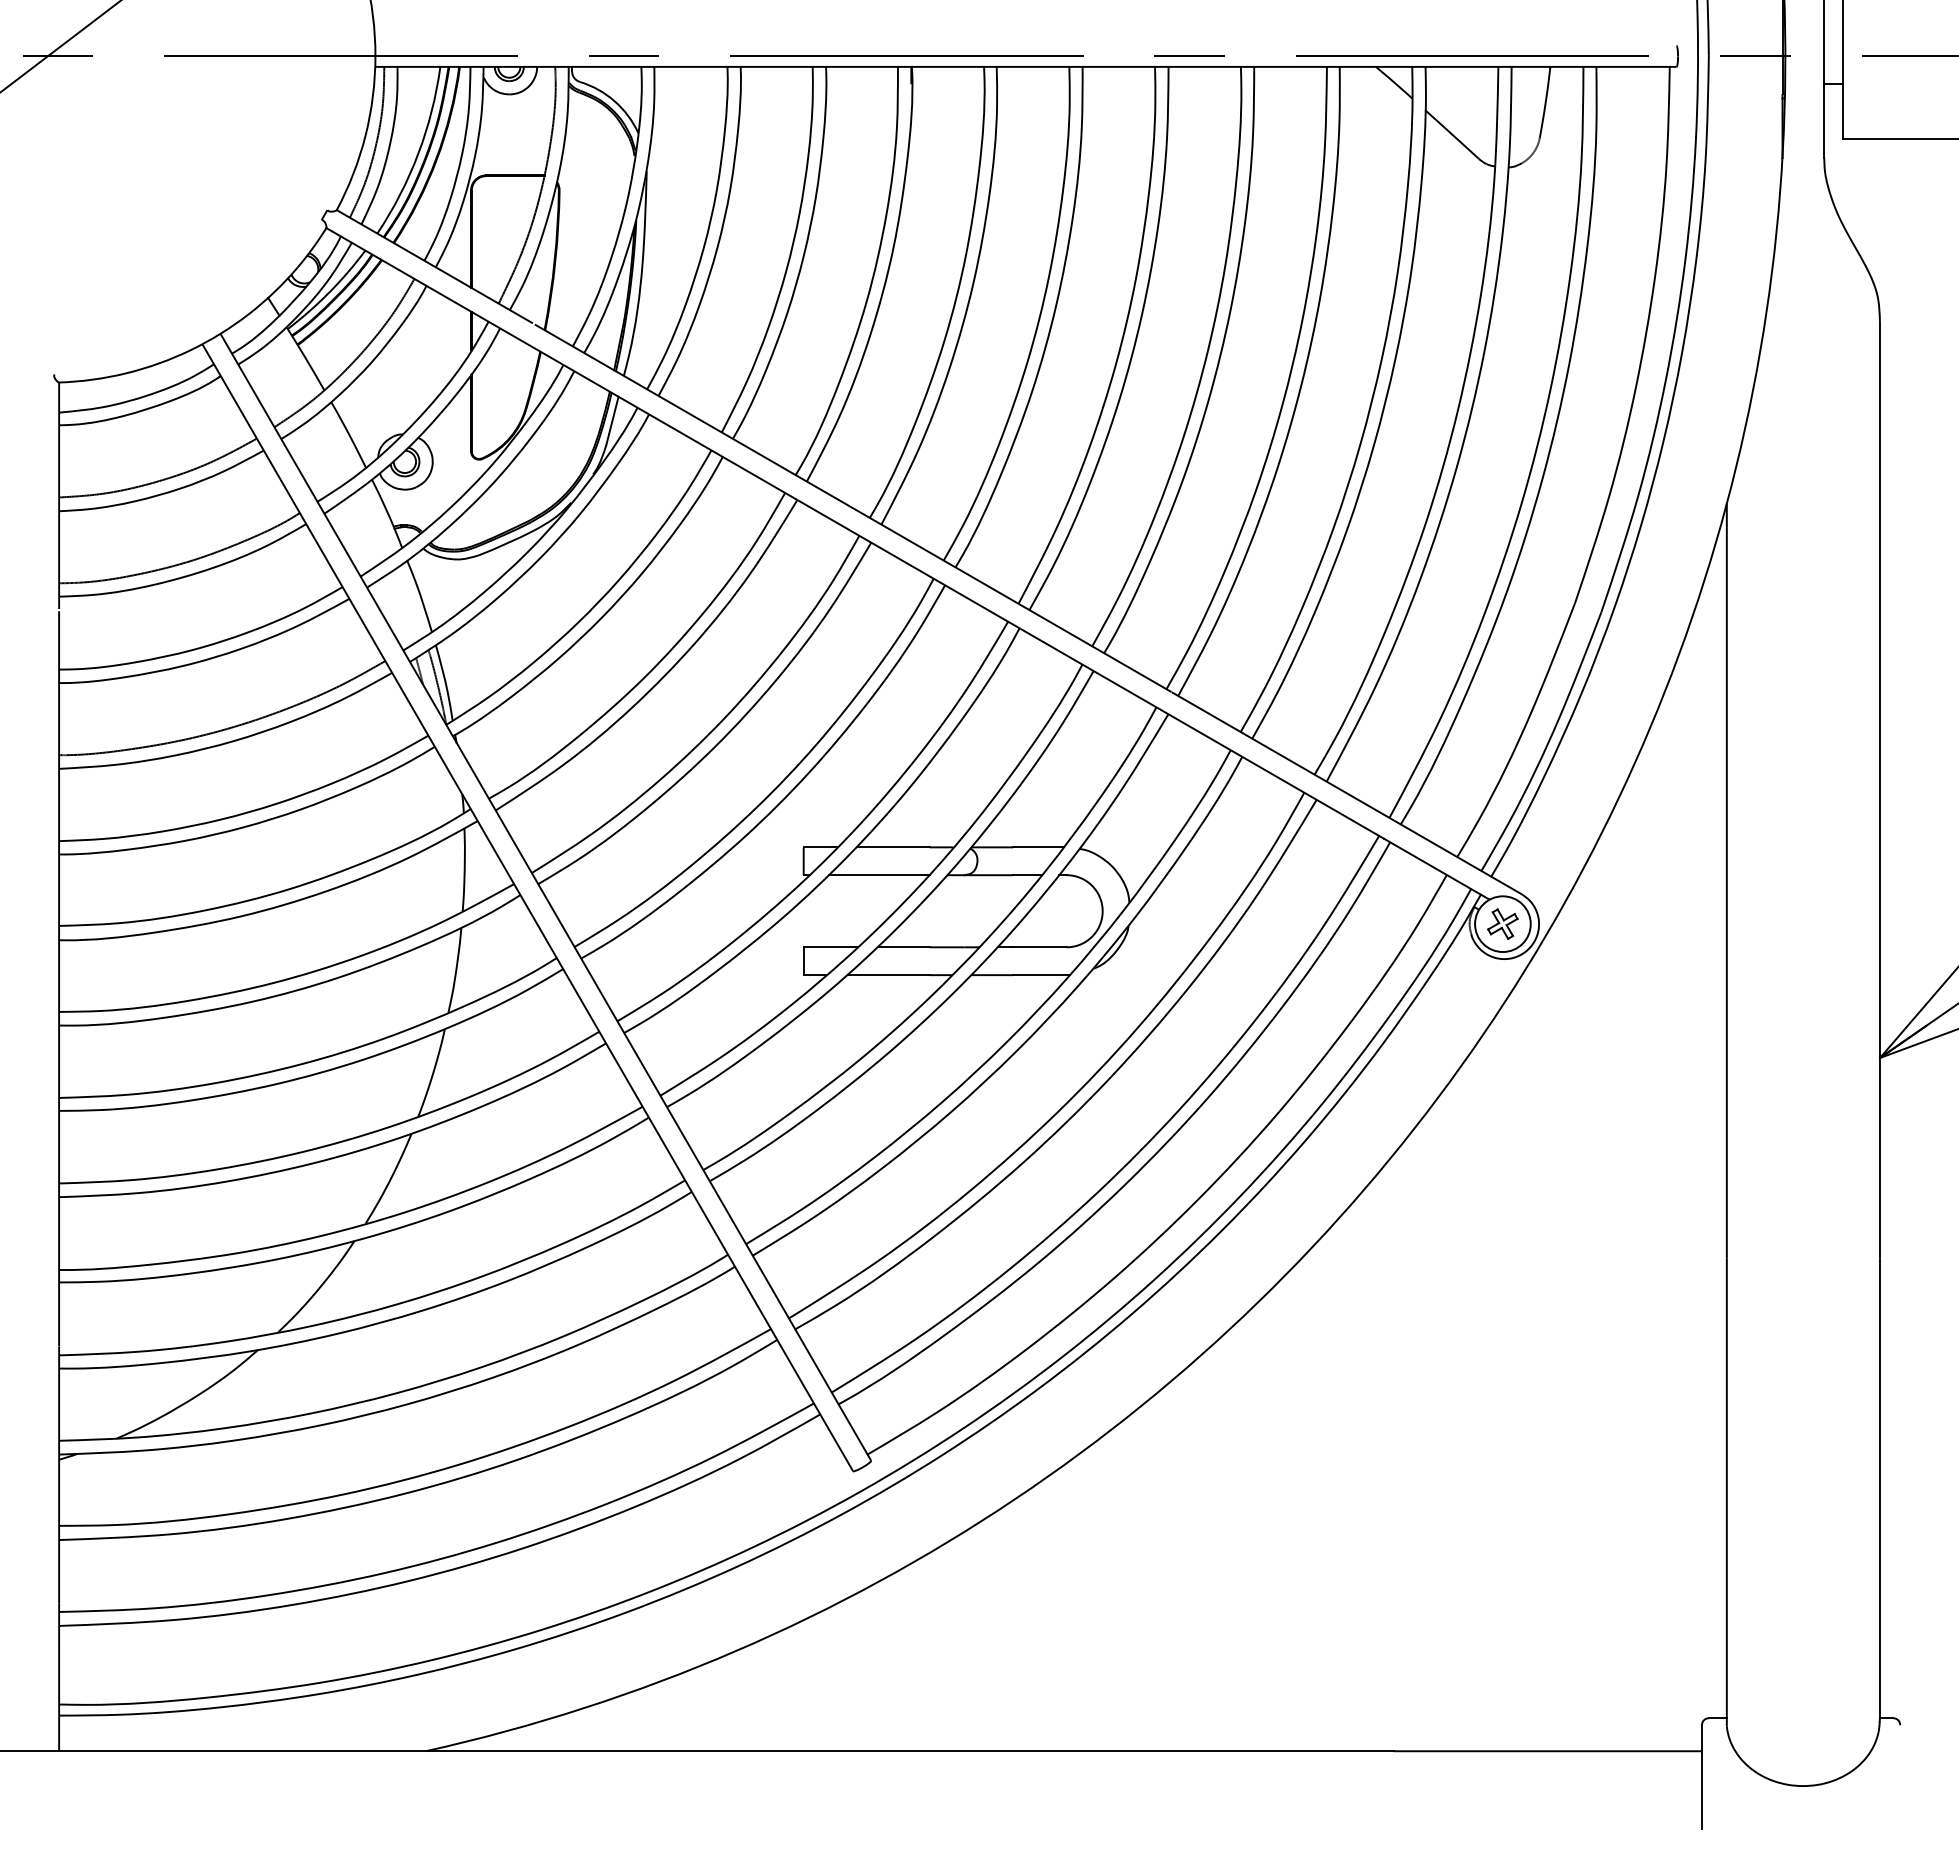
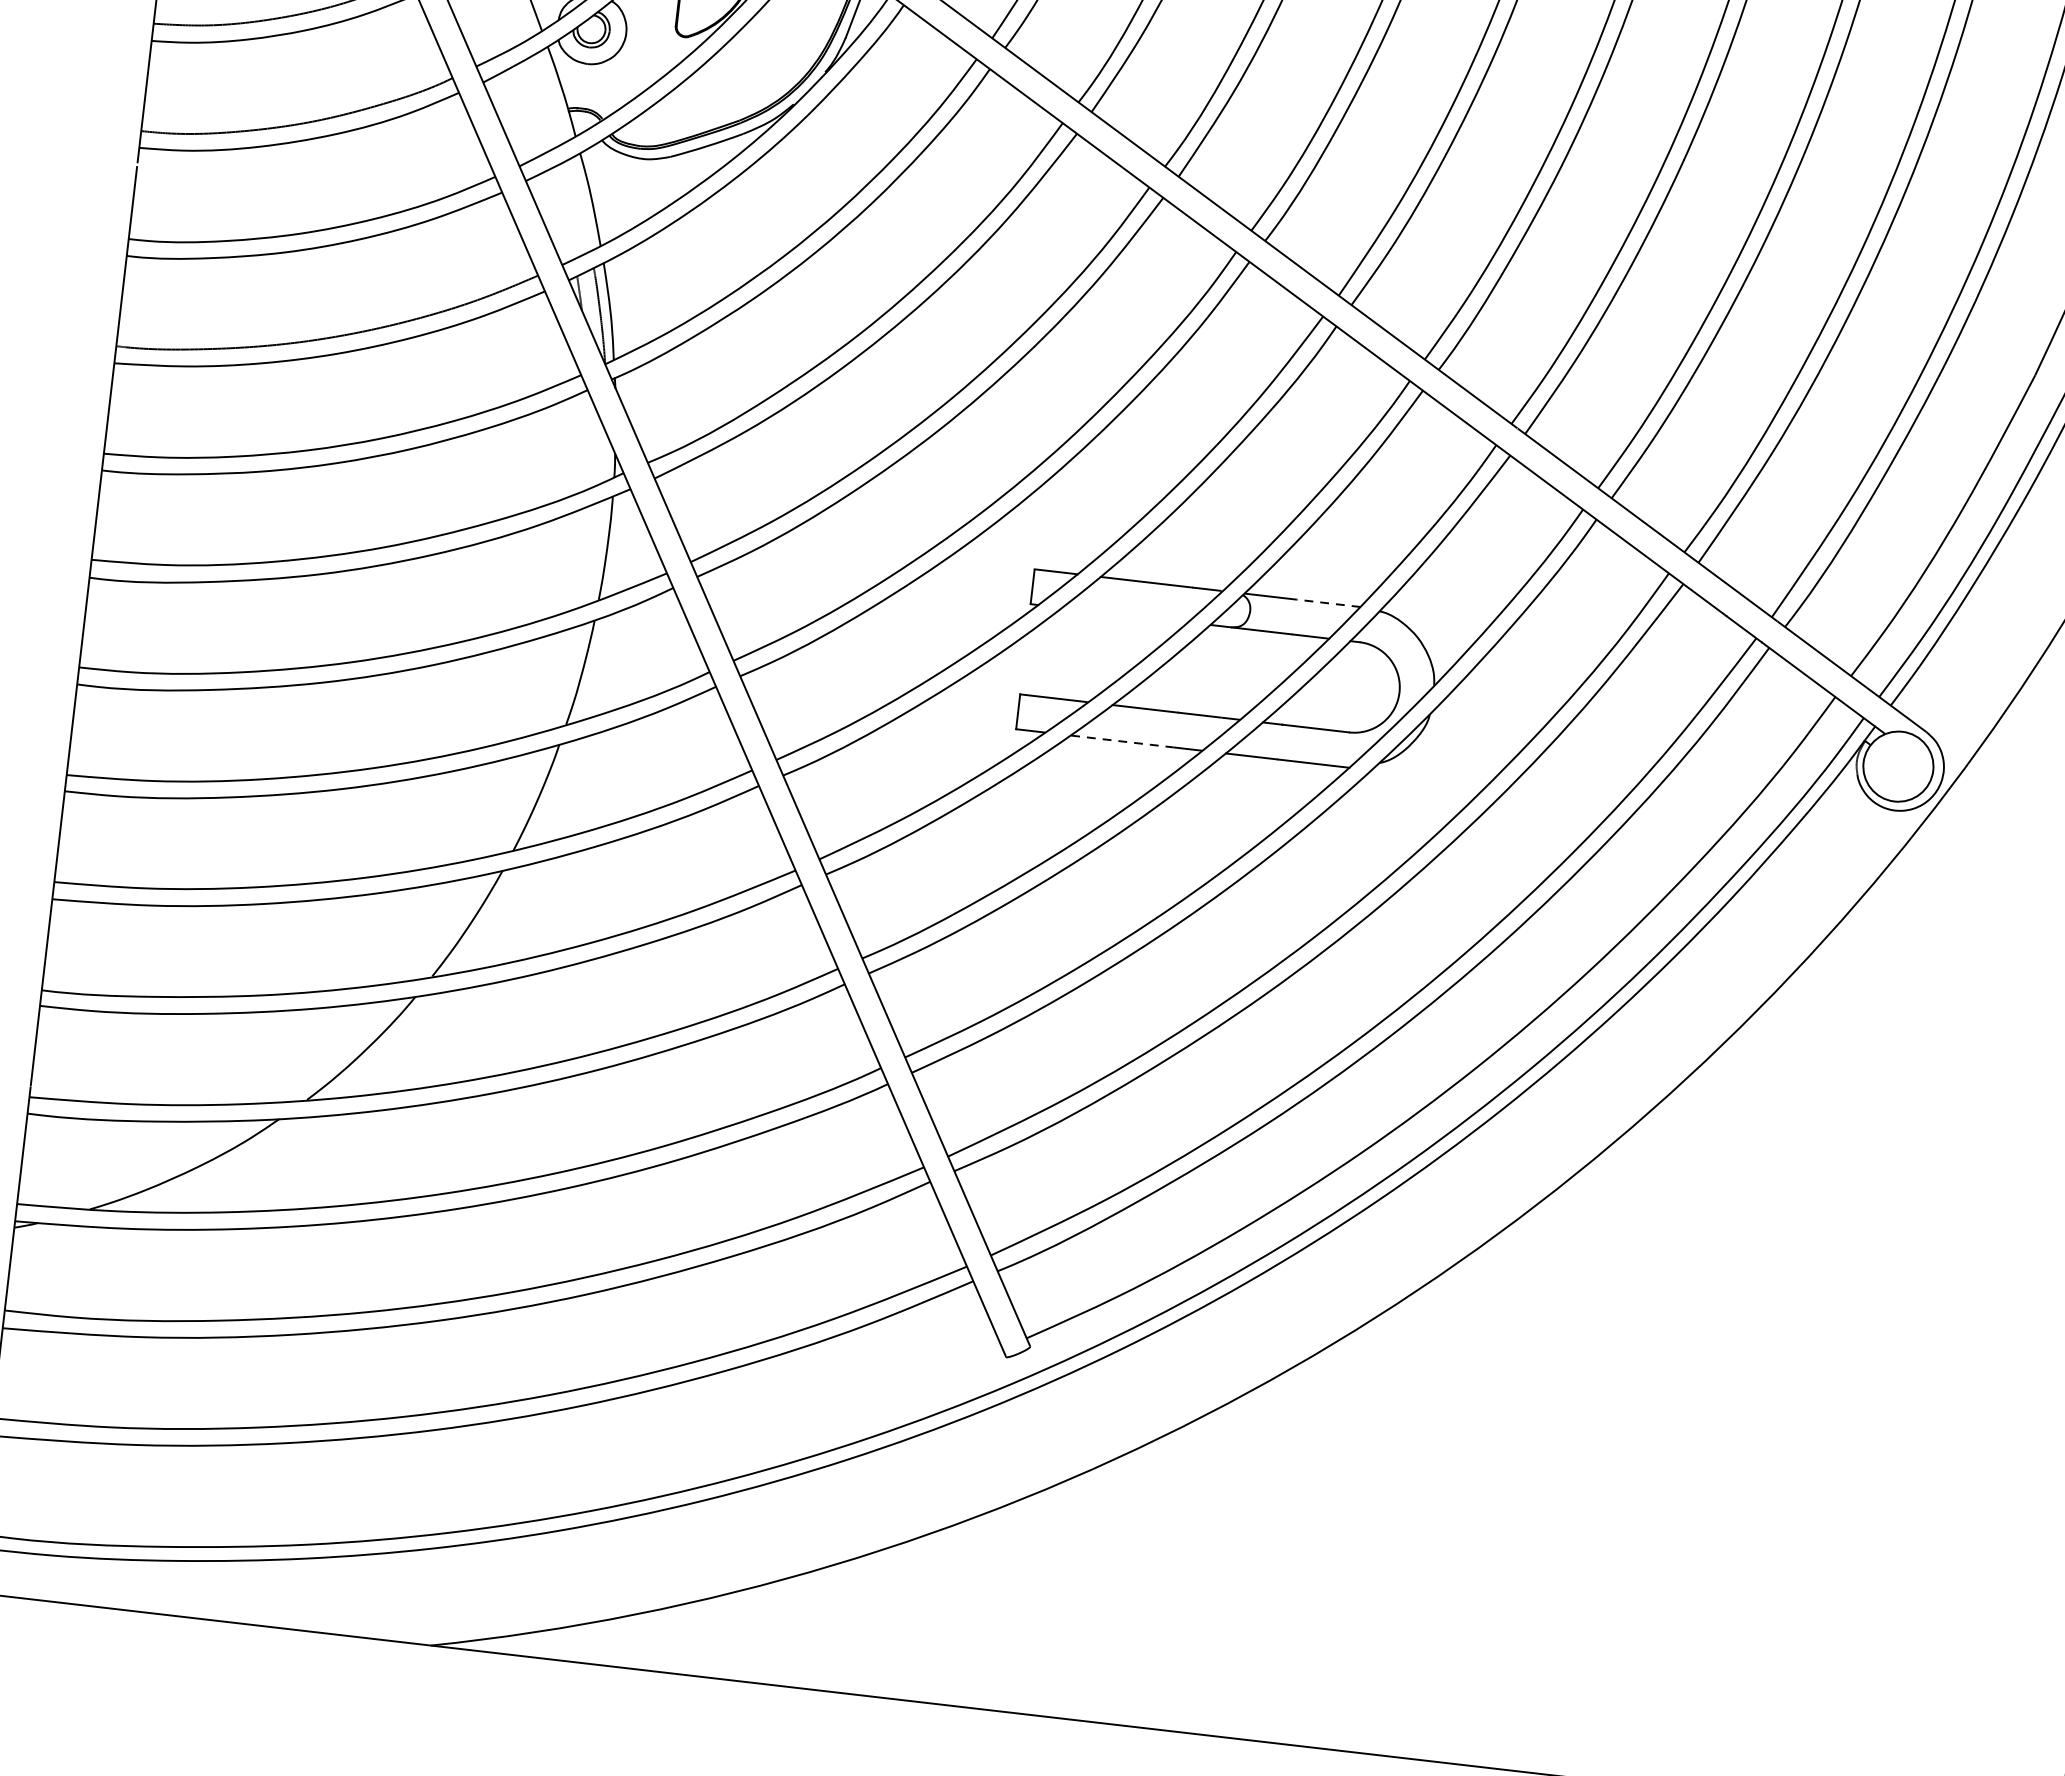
line: (1038, 847) -> (1328, 603), solid -> dashed
line: (878, 875) -> (1124, 615), removed
part: (1502, 923) -> (1898, 765), removed
line: (888, 975) -> (1122, 741), solid -> dashed

